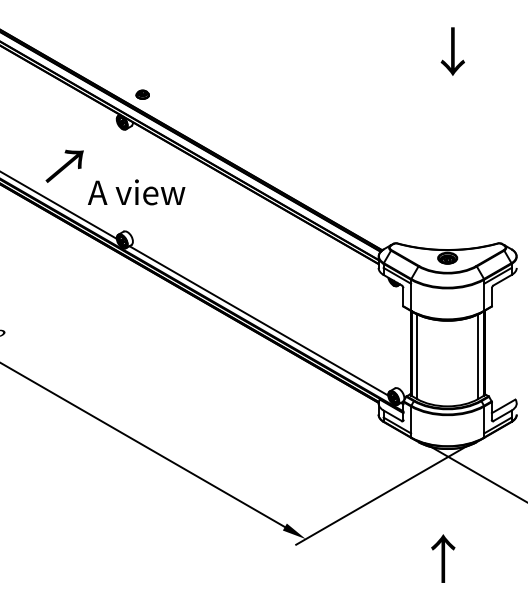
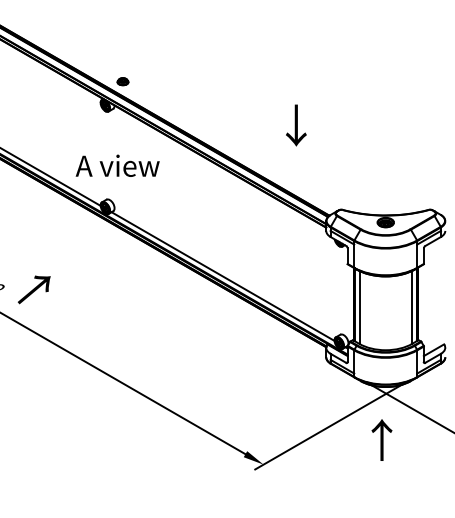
text: (452, 51) -> (296, 125), moved
text: (64, 165) -> (34, 289), moved
text: (443, 558) -> (382, 439), moved

